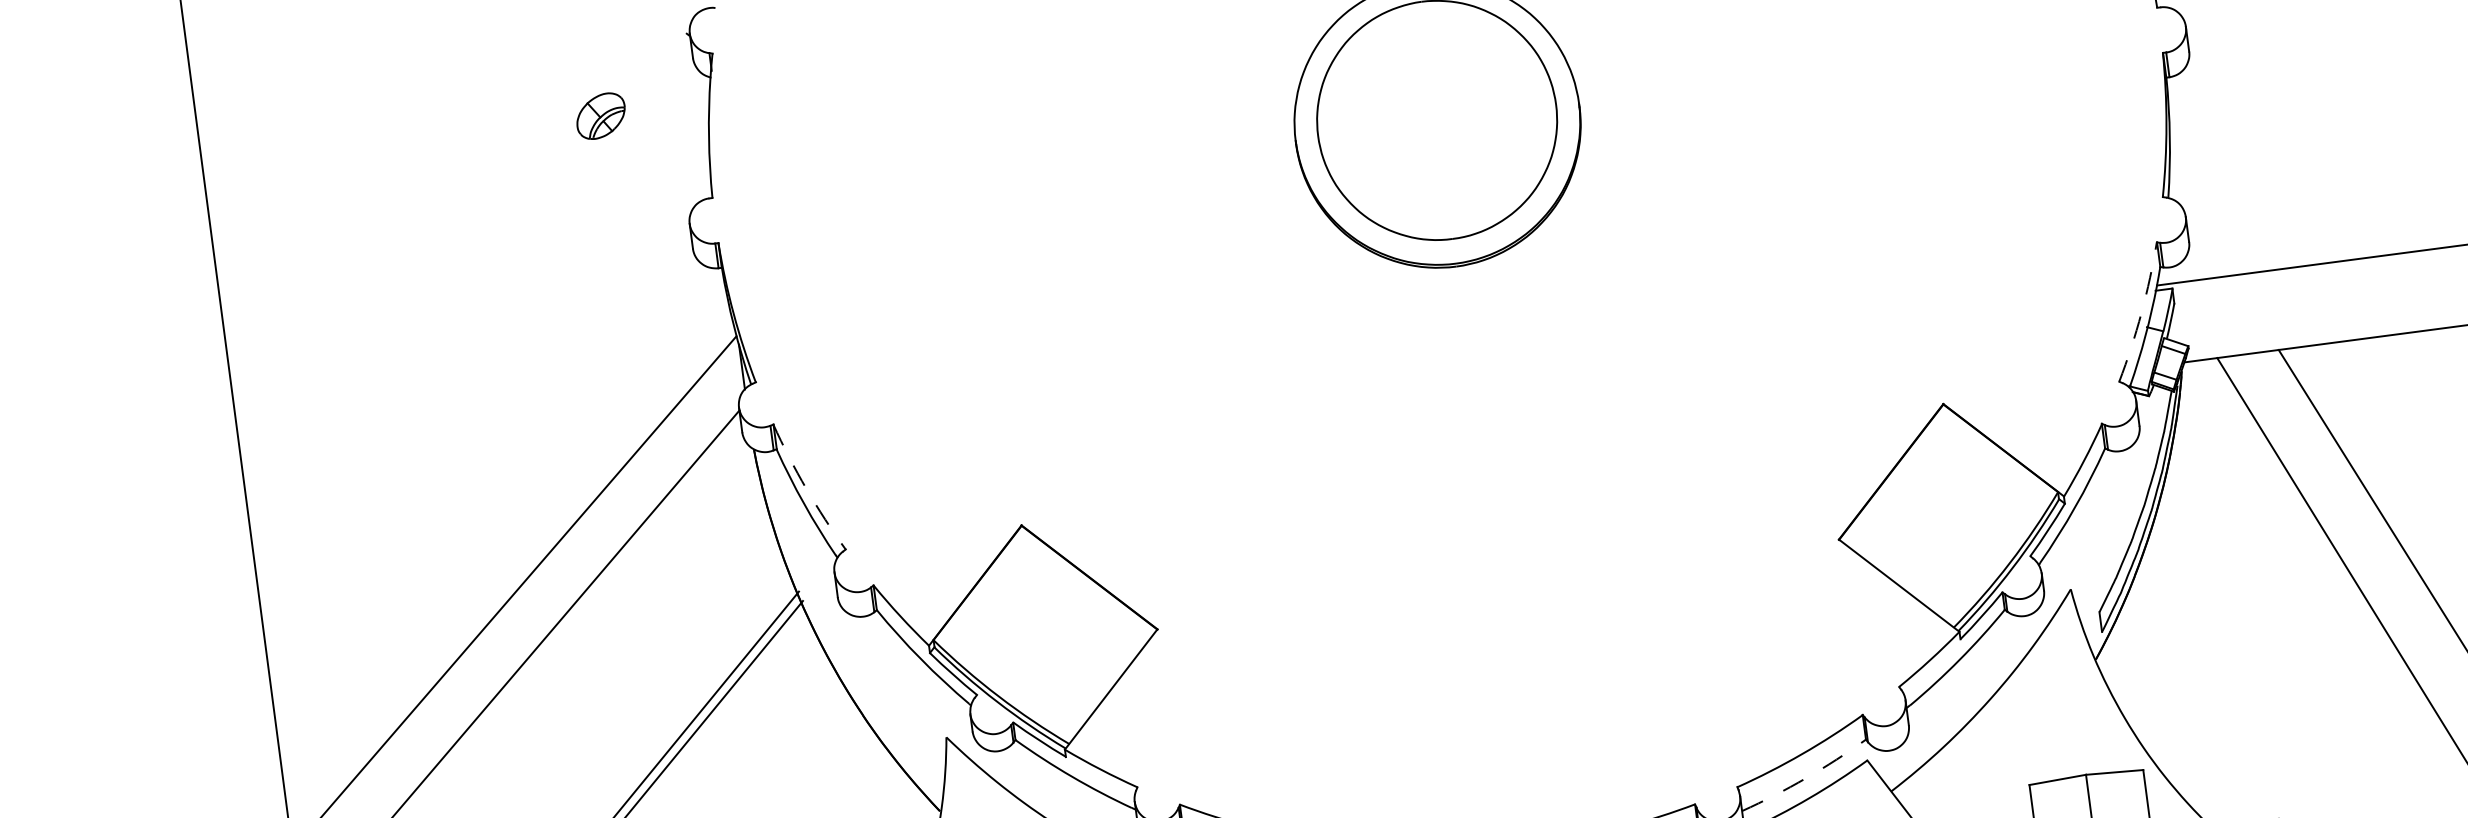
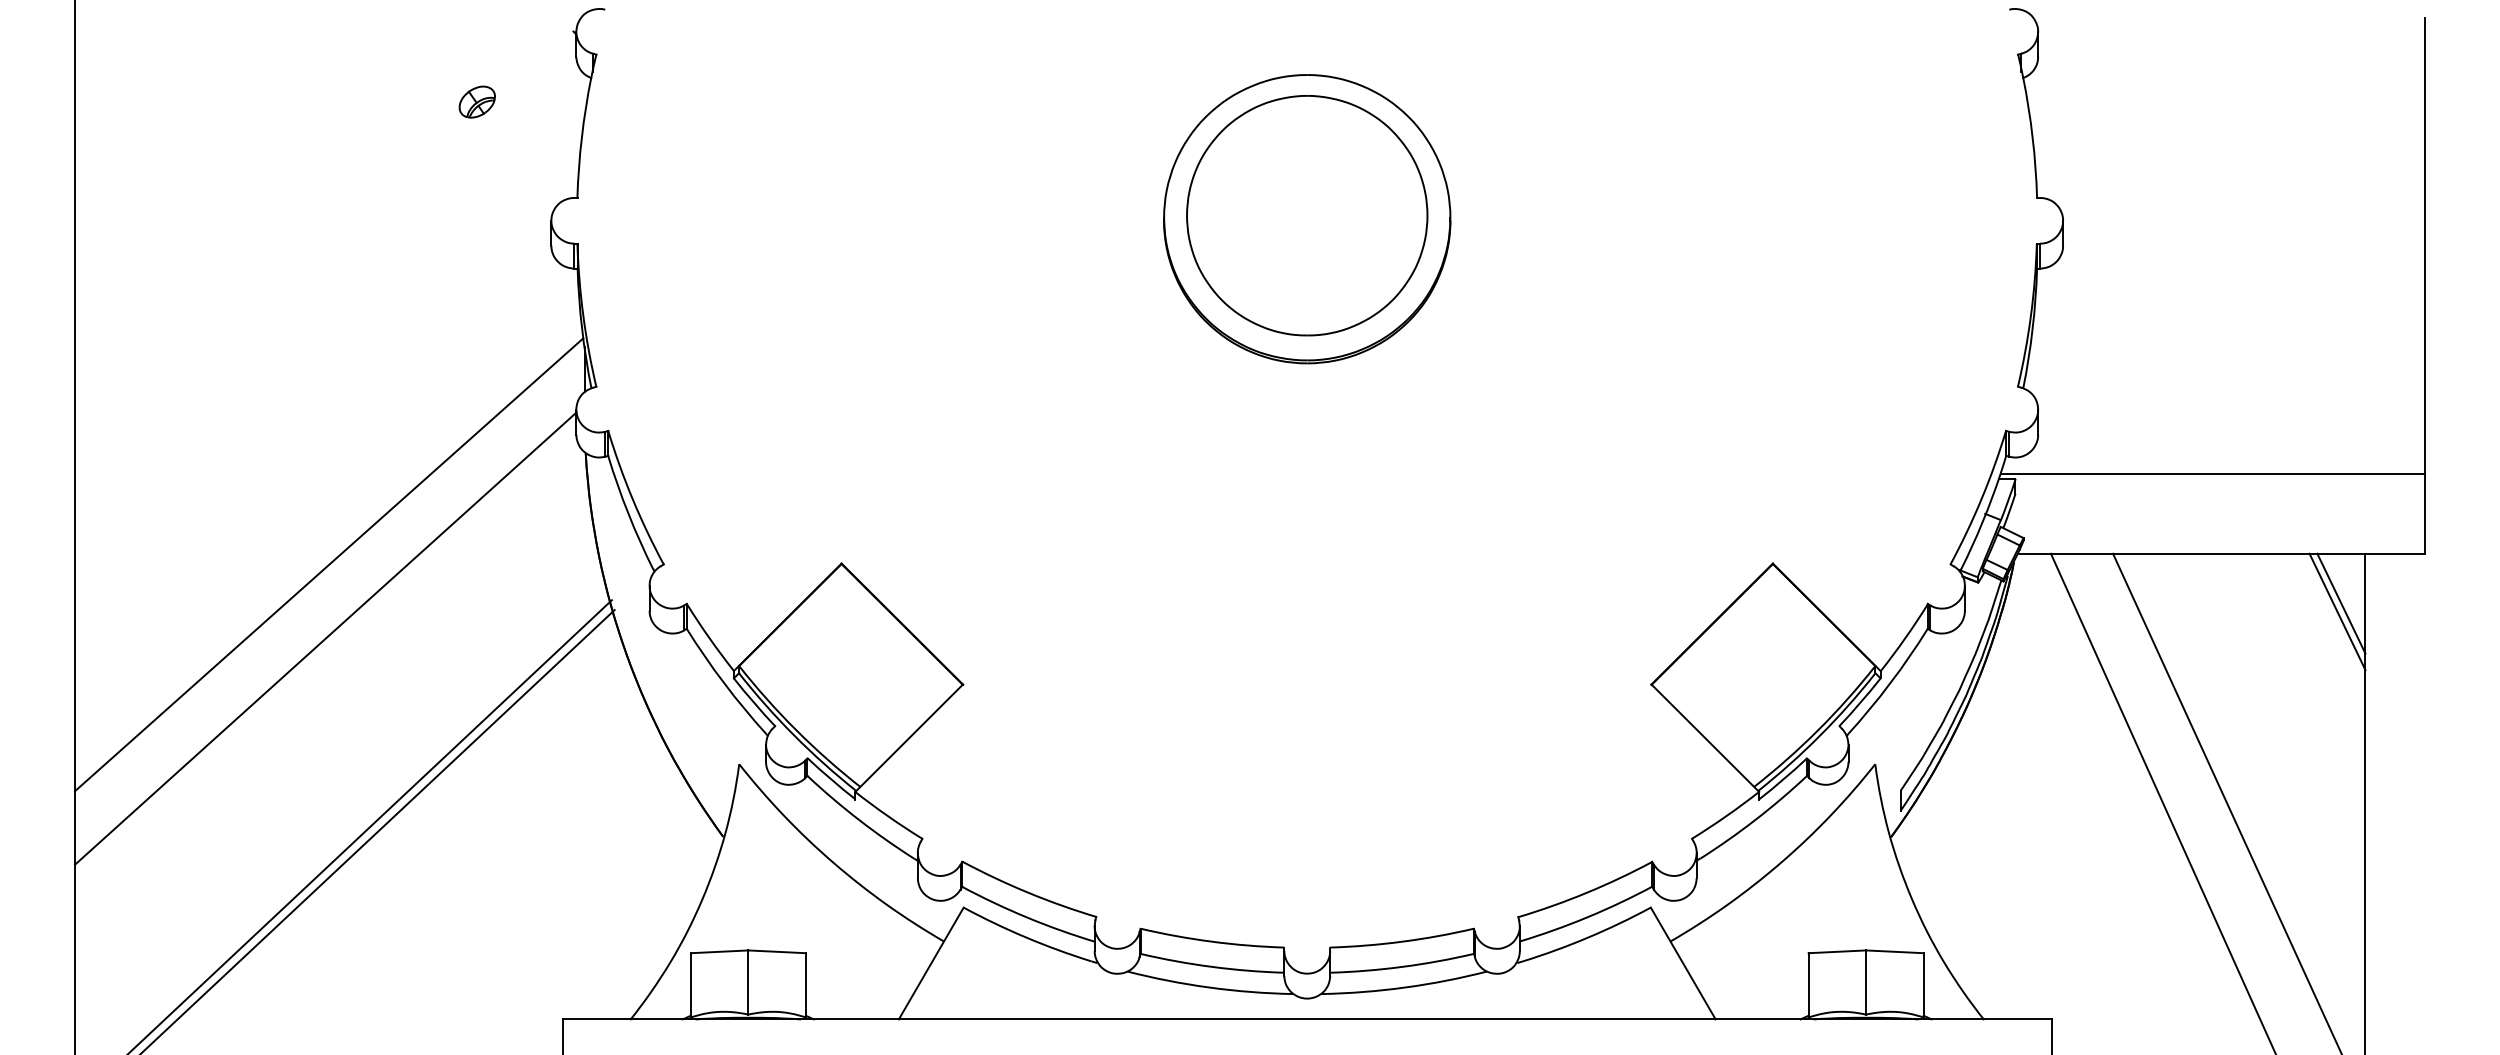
part: (600, 115) -> (476, 101), size x0.71
arc: (2141, 313) -> (1981, 499), dashed -> solid
arc: (806, 489) -> (632, 499), dashed -> solid
arc: (1805, 778) -> (1587, 917), dashed -> solid

